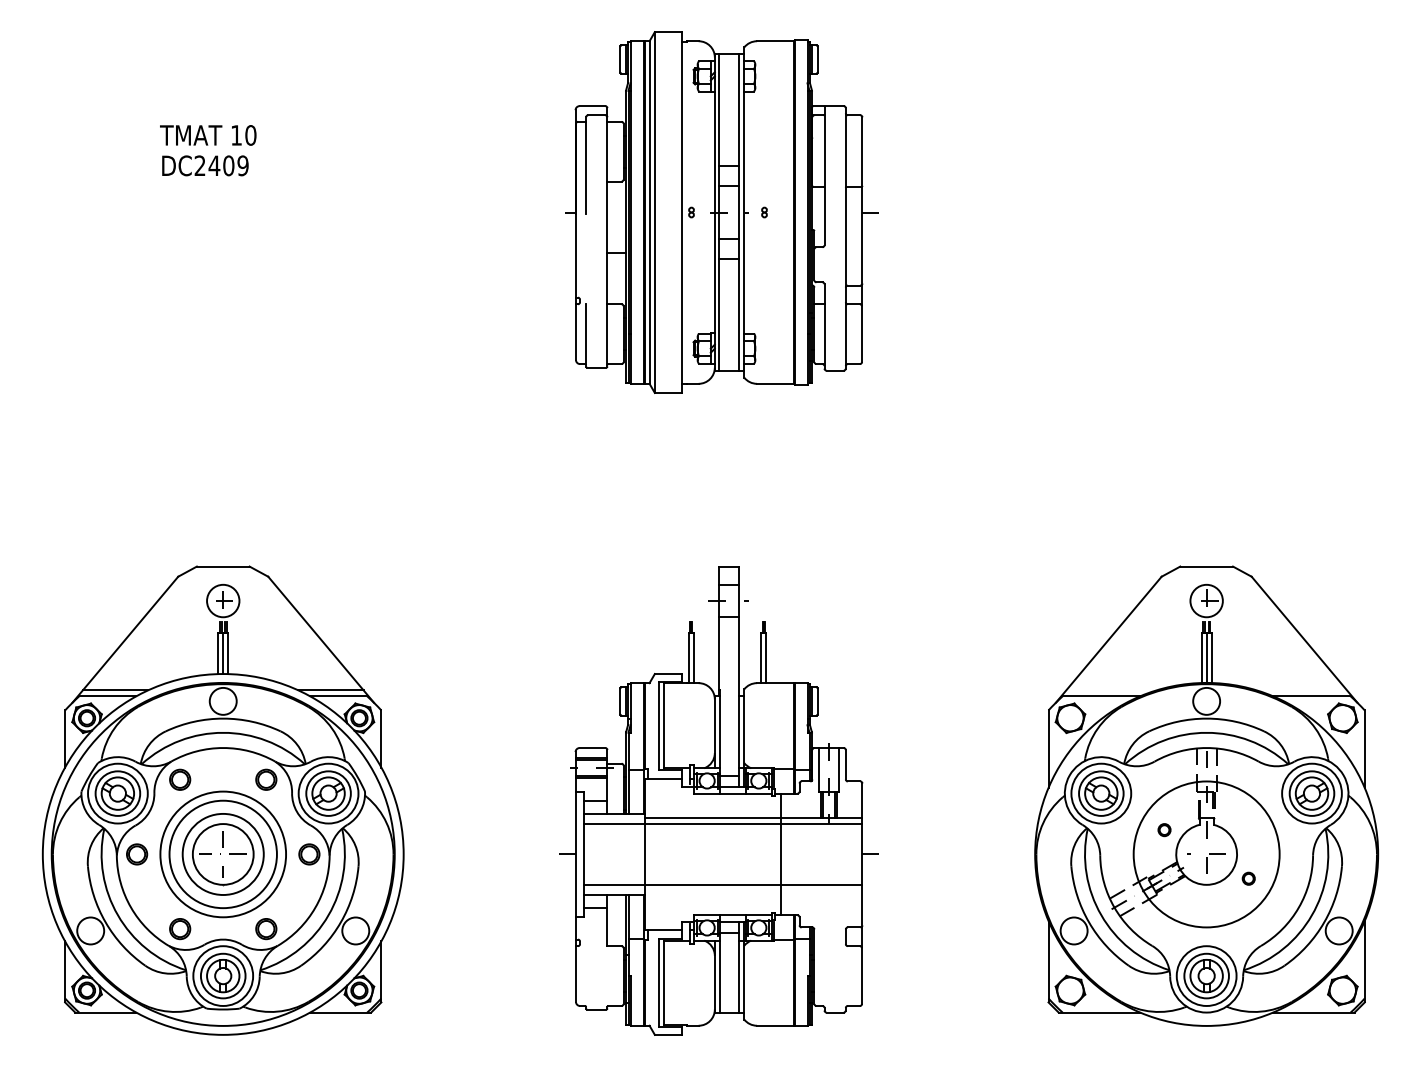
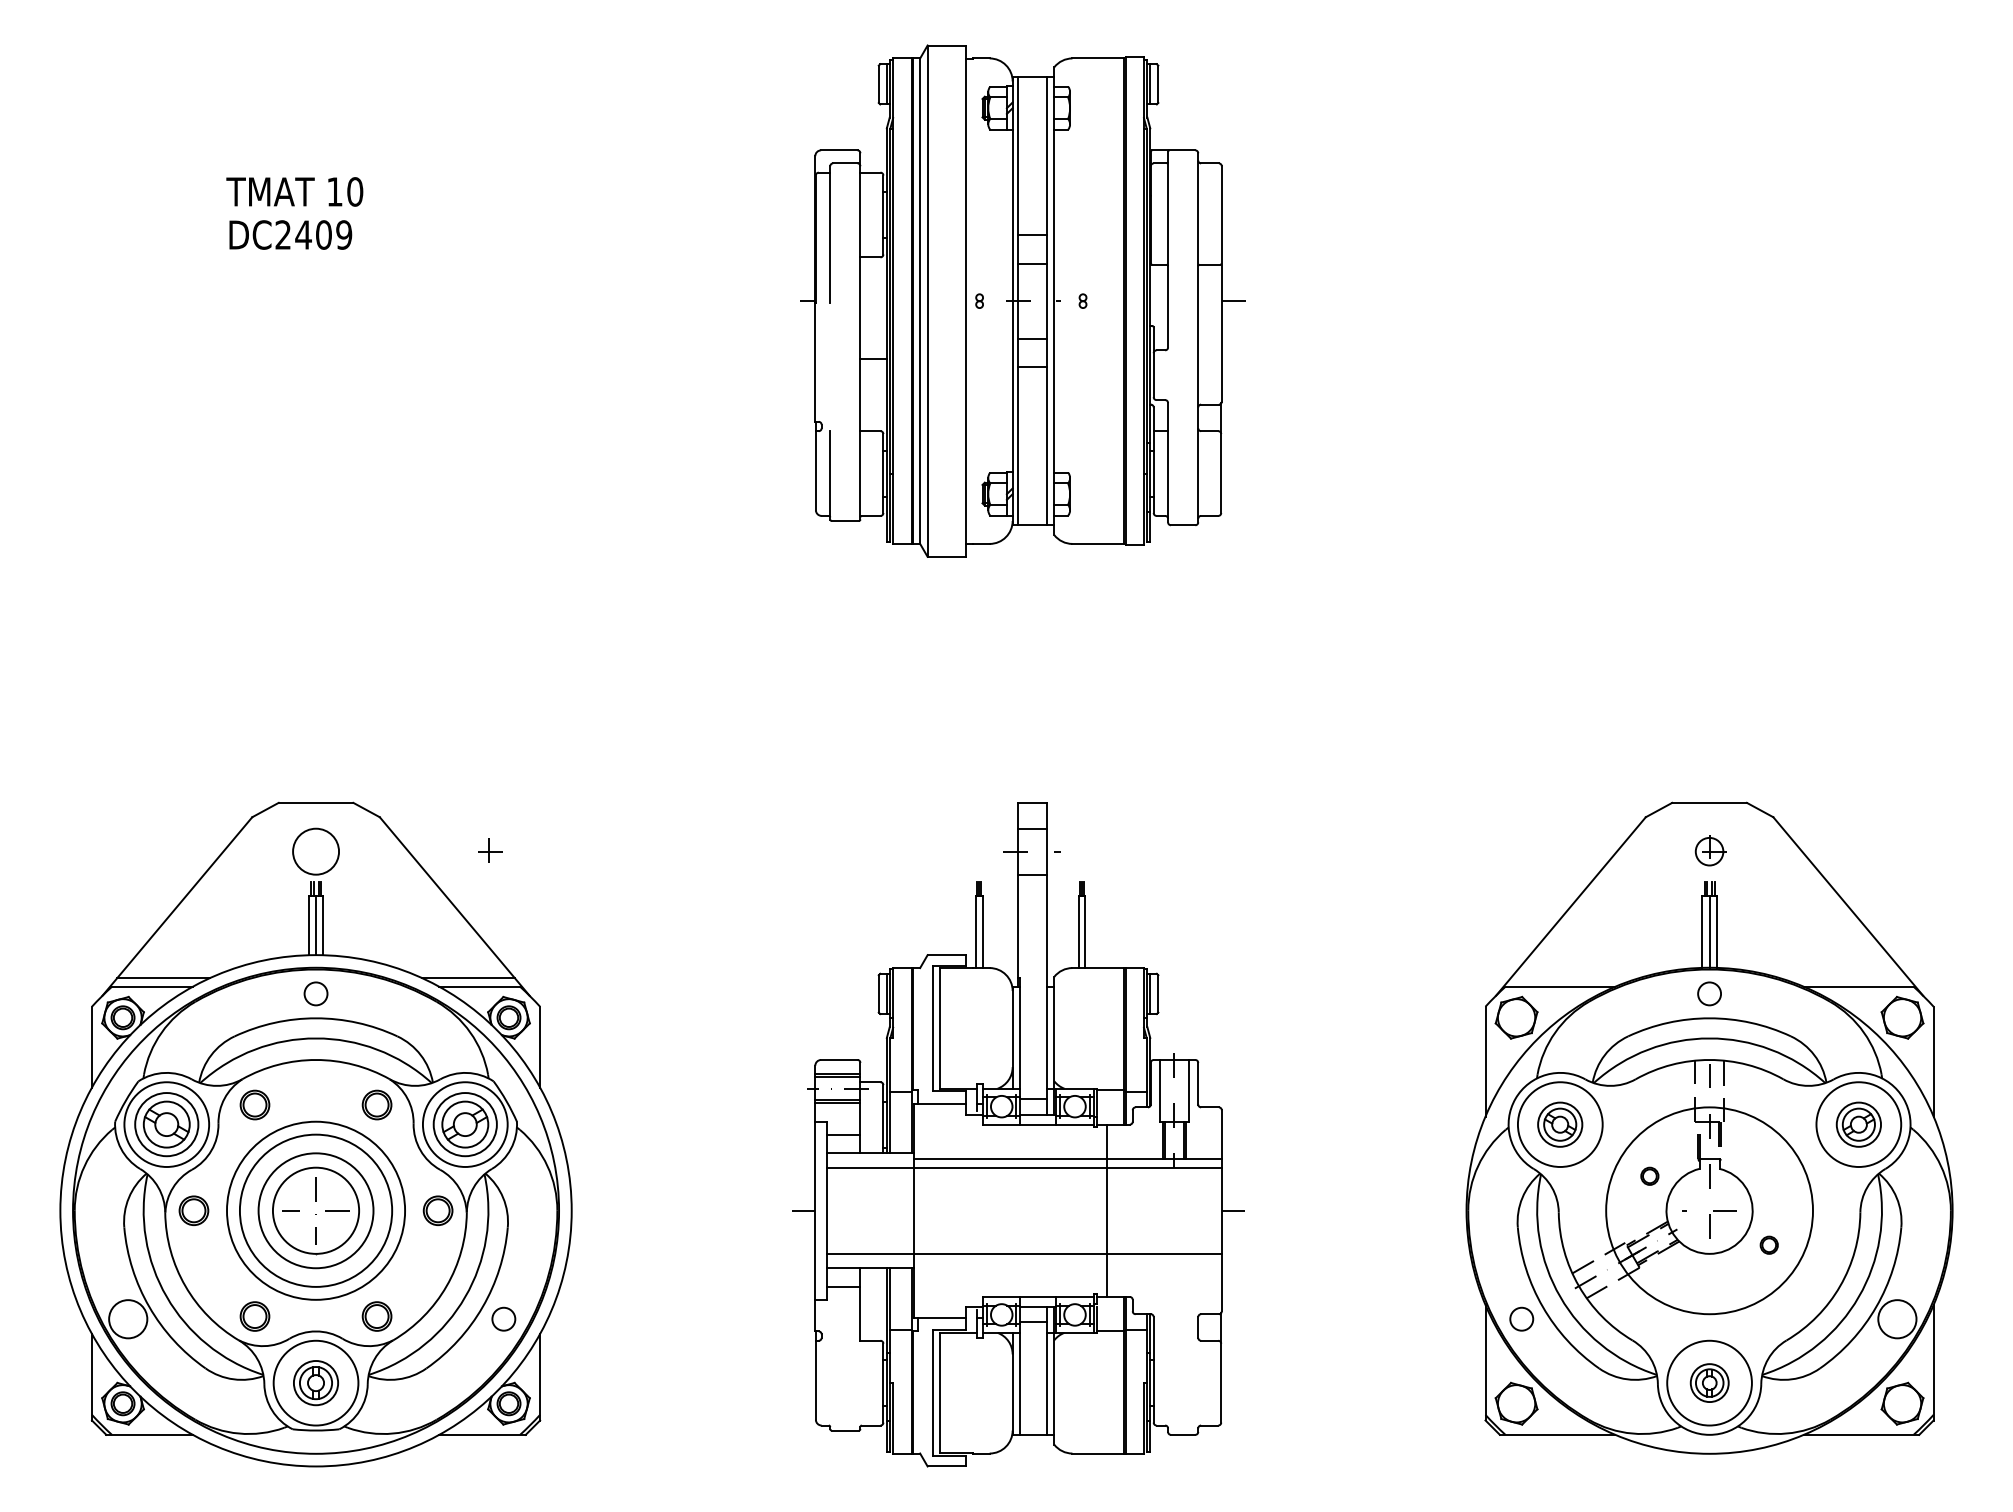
part: (224, 600) -> (490, 850), moved
circle: (1206, 600) -> (1709, 851), size x0.6
circle: (222, 701) -> (315, 993), size x0.6
circle: (1206, 701) -> (1709, 993), size x0.6
part: (1100, 793) -> (1559, 1124), size x0.7
part: (1311, 793) -> (1858, 1124), size x0.7
circle: (355, 931) -> (503, 1319), size x0.6
circle: (1073, 931) -> (1521, 1319), size x0.6
part: (222, 975) -> (315, 1382), size x0.7
part: (1206, 975) -> (1709, 1382), size x0.6

